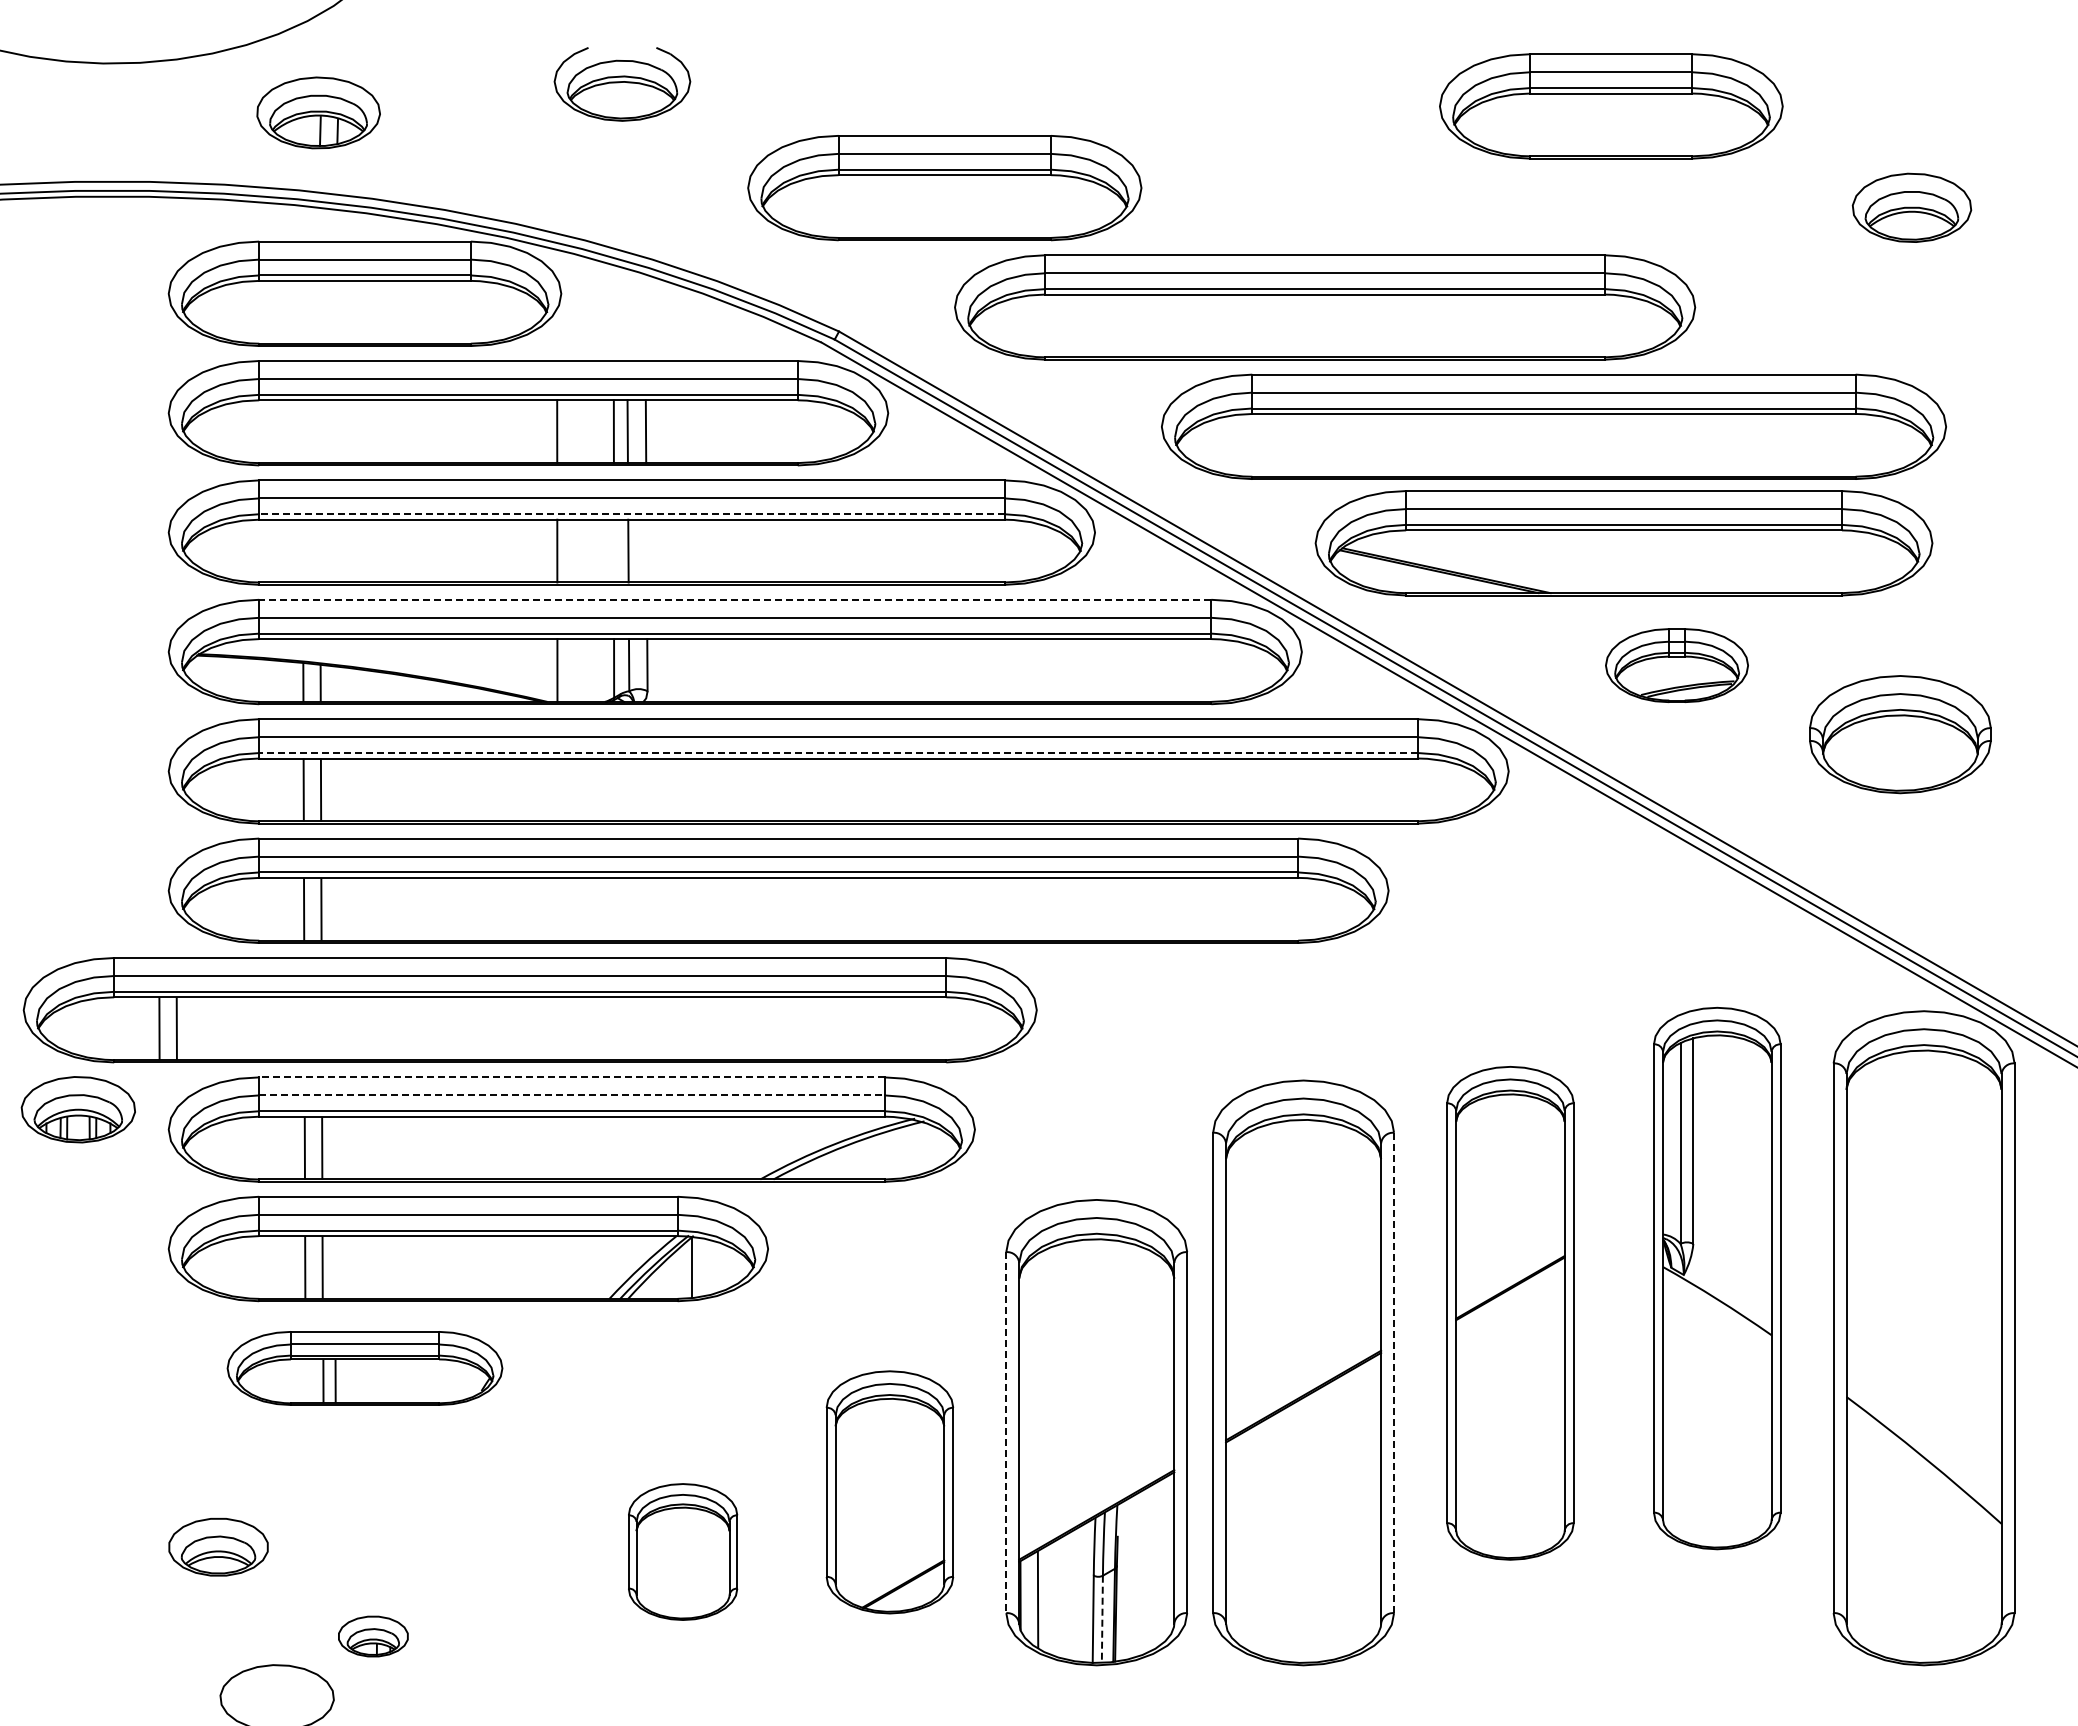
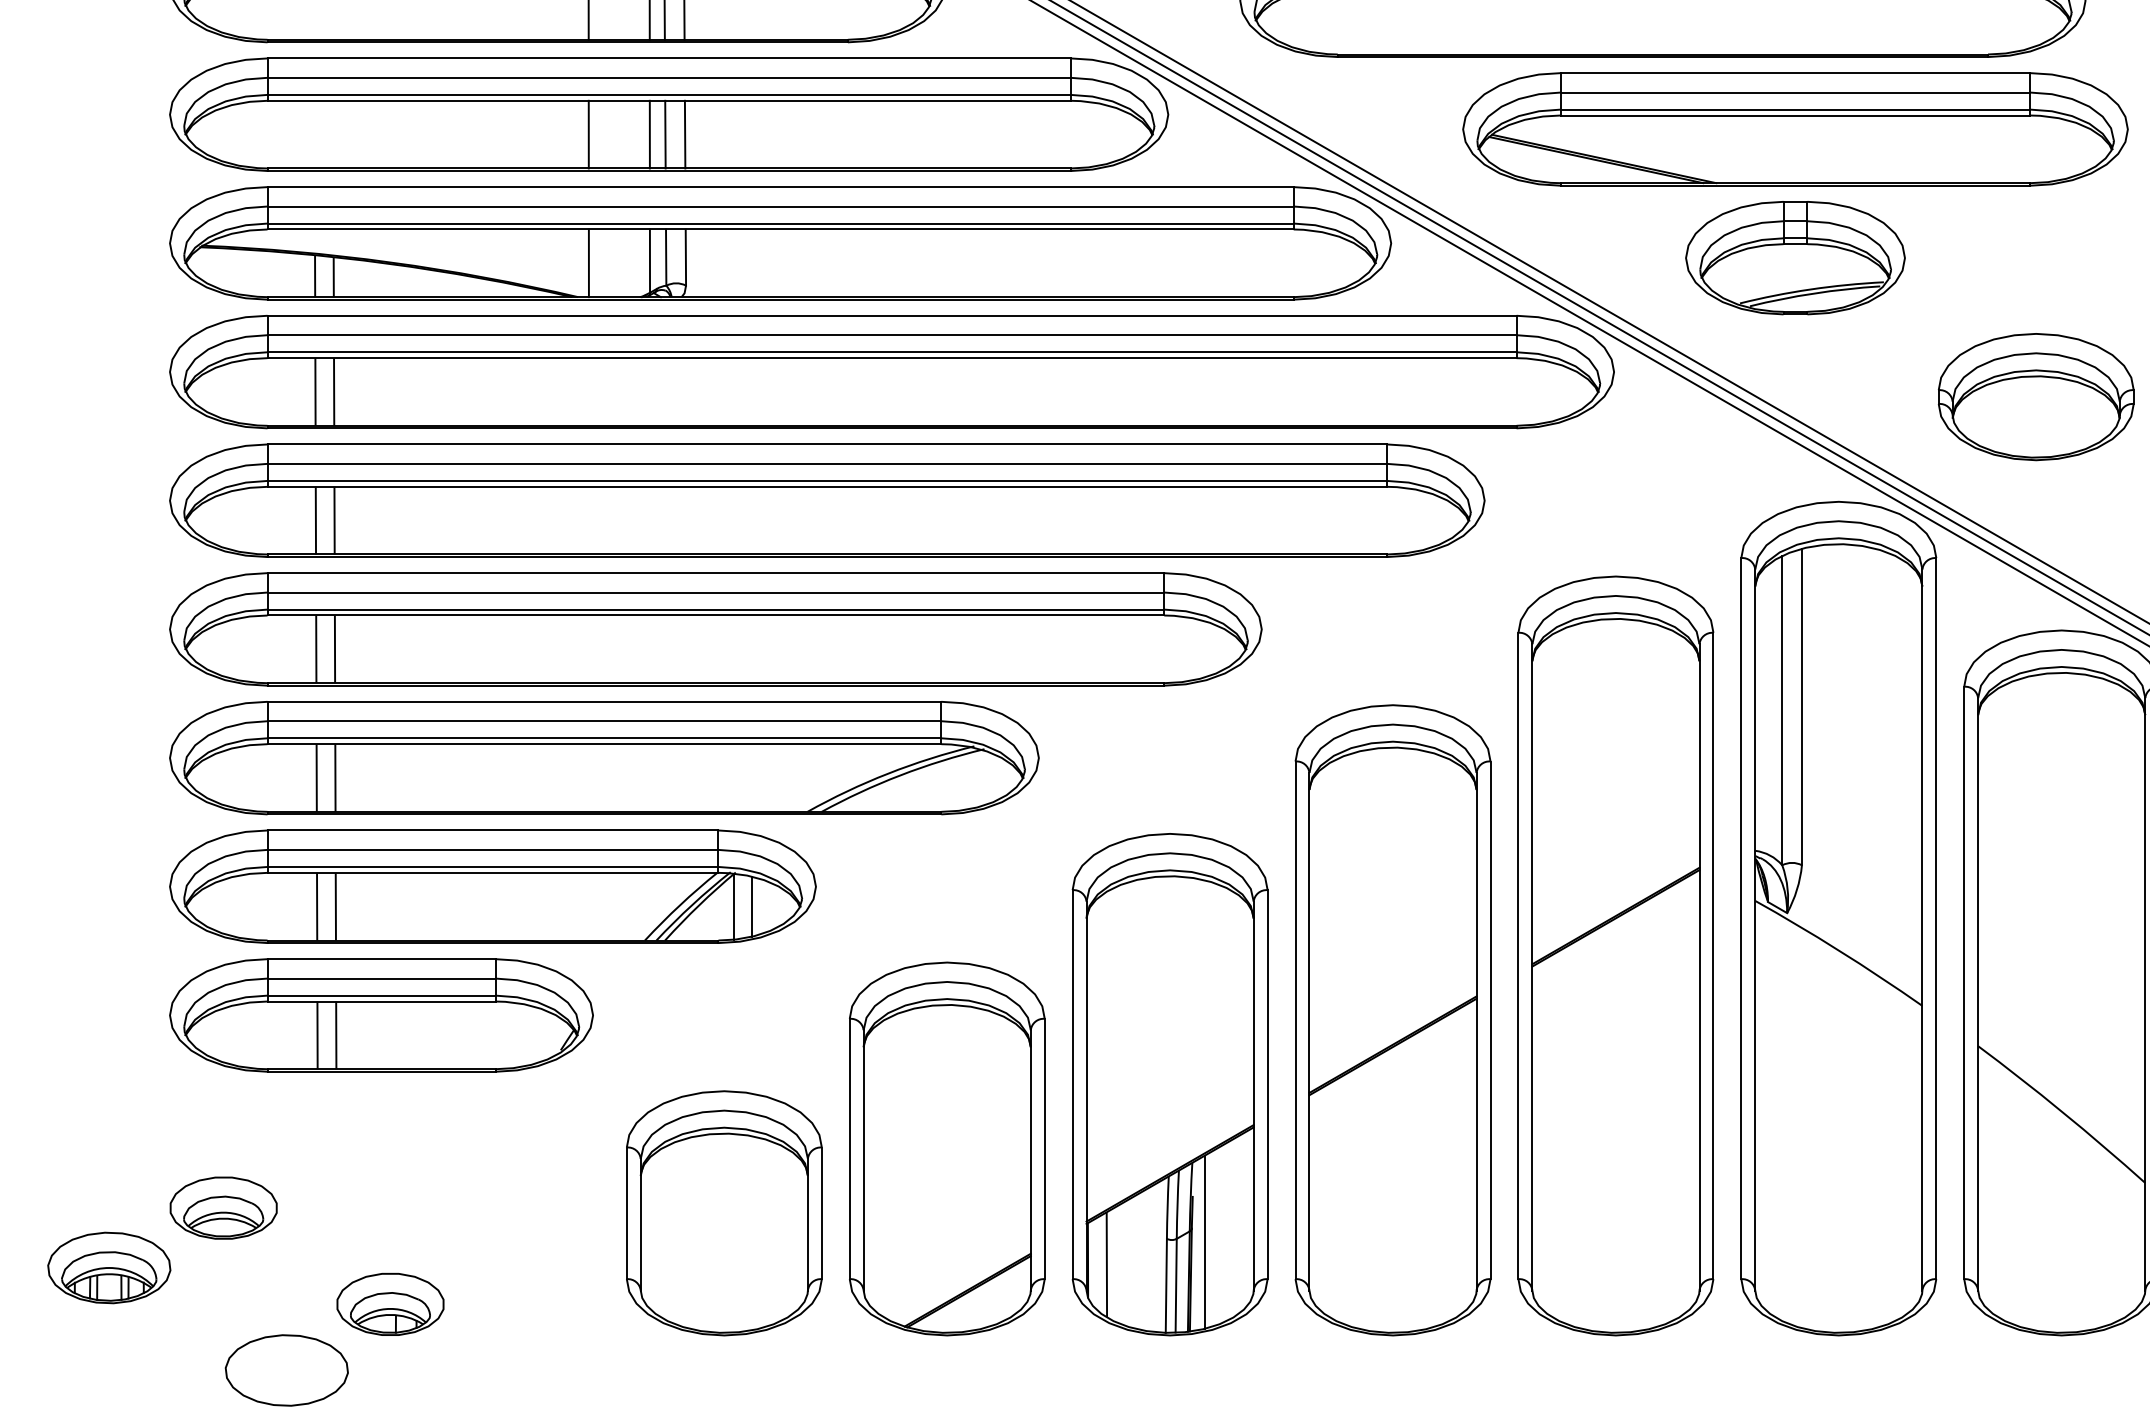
line: (631, 514) -> (668, 95), dashed -> solid
part: (1623, 543) -> (1794, 129), moved
line: (613, 550) -> (649, 133), added
line: (646, 550) -> (684, 133), added
line: (734, 599) -> (779, 186), dashed -> solid
part: (1676, 665) -> (1794, 257), size x1.43
part: (1900, 734) -> (2036, 396), moved
line: (838, 753) -> (891, 352), dashed -> solid
part: (529, 1010) -> (715, 629), moved
line: (571, 1077) -> (604, 701), dashed -> solid
line: (571, 1095) -> (604, 721), dashed -> solid
part: (77, 1109) -> (108, 1267), moved
line: (708, 1267) -> (751, 906), added
part: (1717, 1278) -> (1839, 918), size x1.43
part: (1510, 1313) -> (1616, 956), size x1.43
part: (364, 1368) -> (380, 1015), size x1.43
line: (1394, 1372) -> (1491, 1019), dashed -> solid
line: (1006, 1433) -> (1072, 1085), dashed -> solid
part: (889, 1492) -> (946, 1149), size x1.43
part: (682, 1551) -> (723, 1212), size x1.67
line: (1129, 1578) -> (1205, 1241), added
line: (1102, 1619) -> (1176, 1286), dashed -> solid
part: (373, 1636) -> (390, 1304), size x1.43

